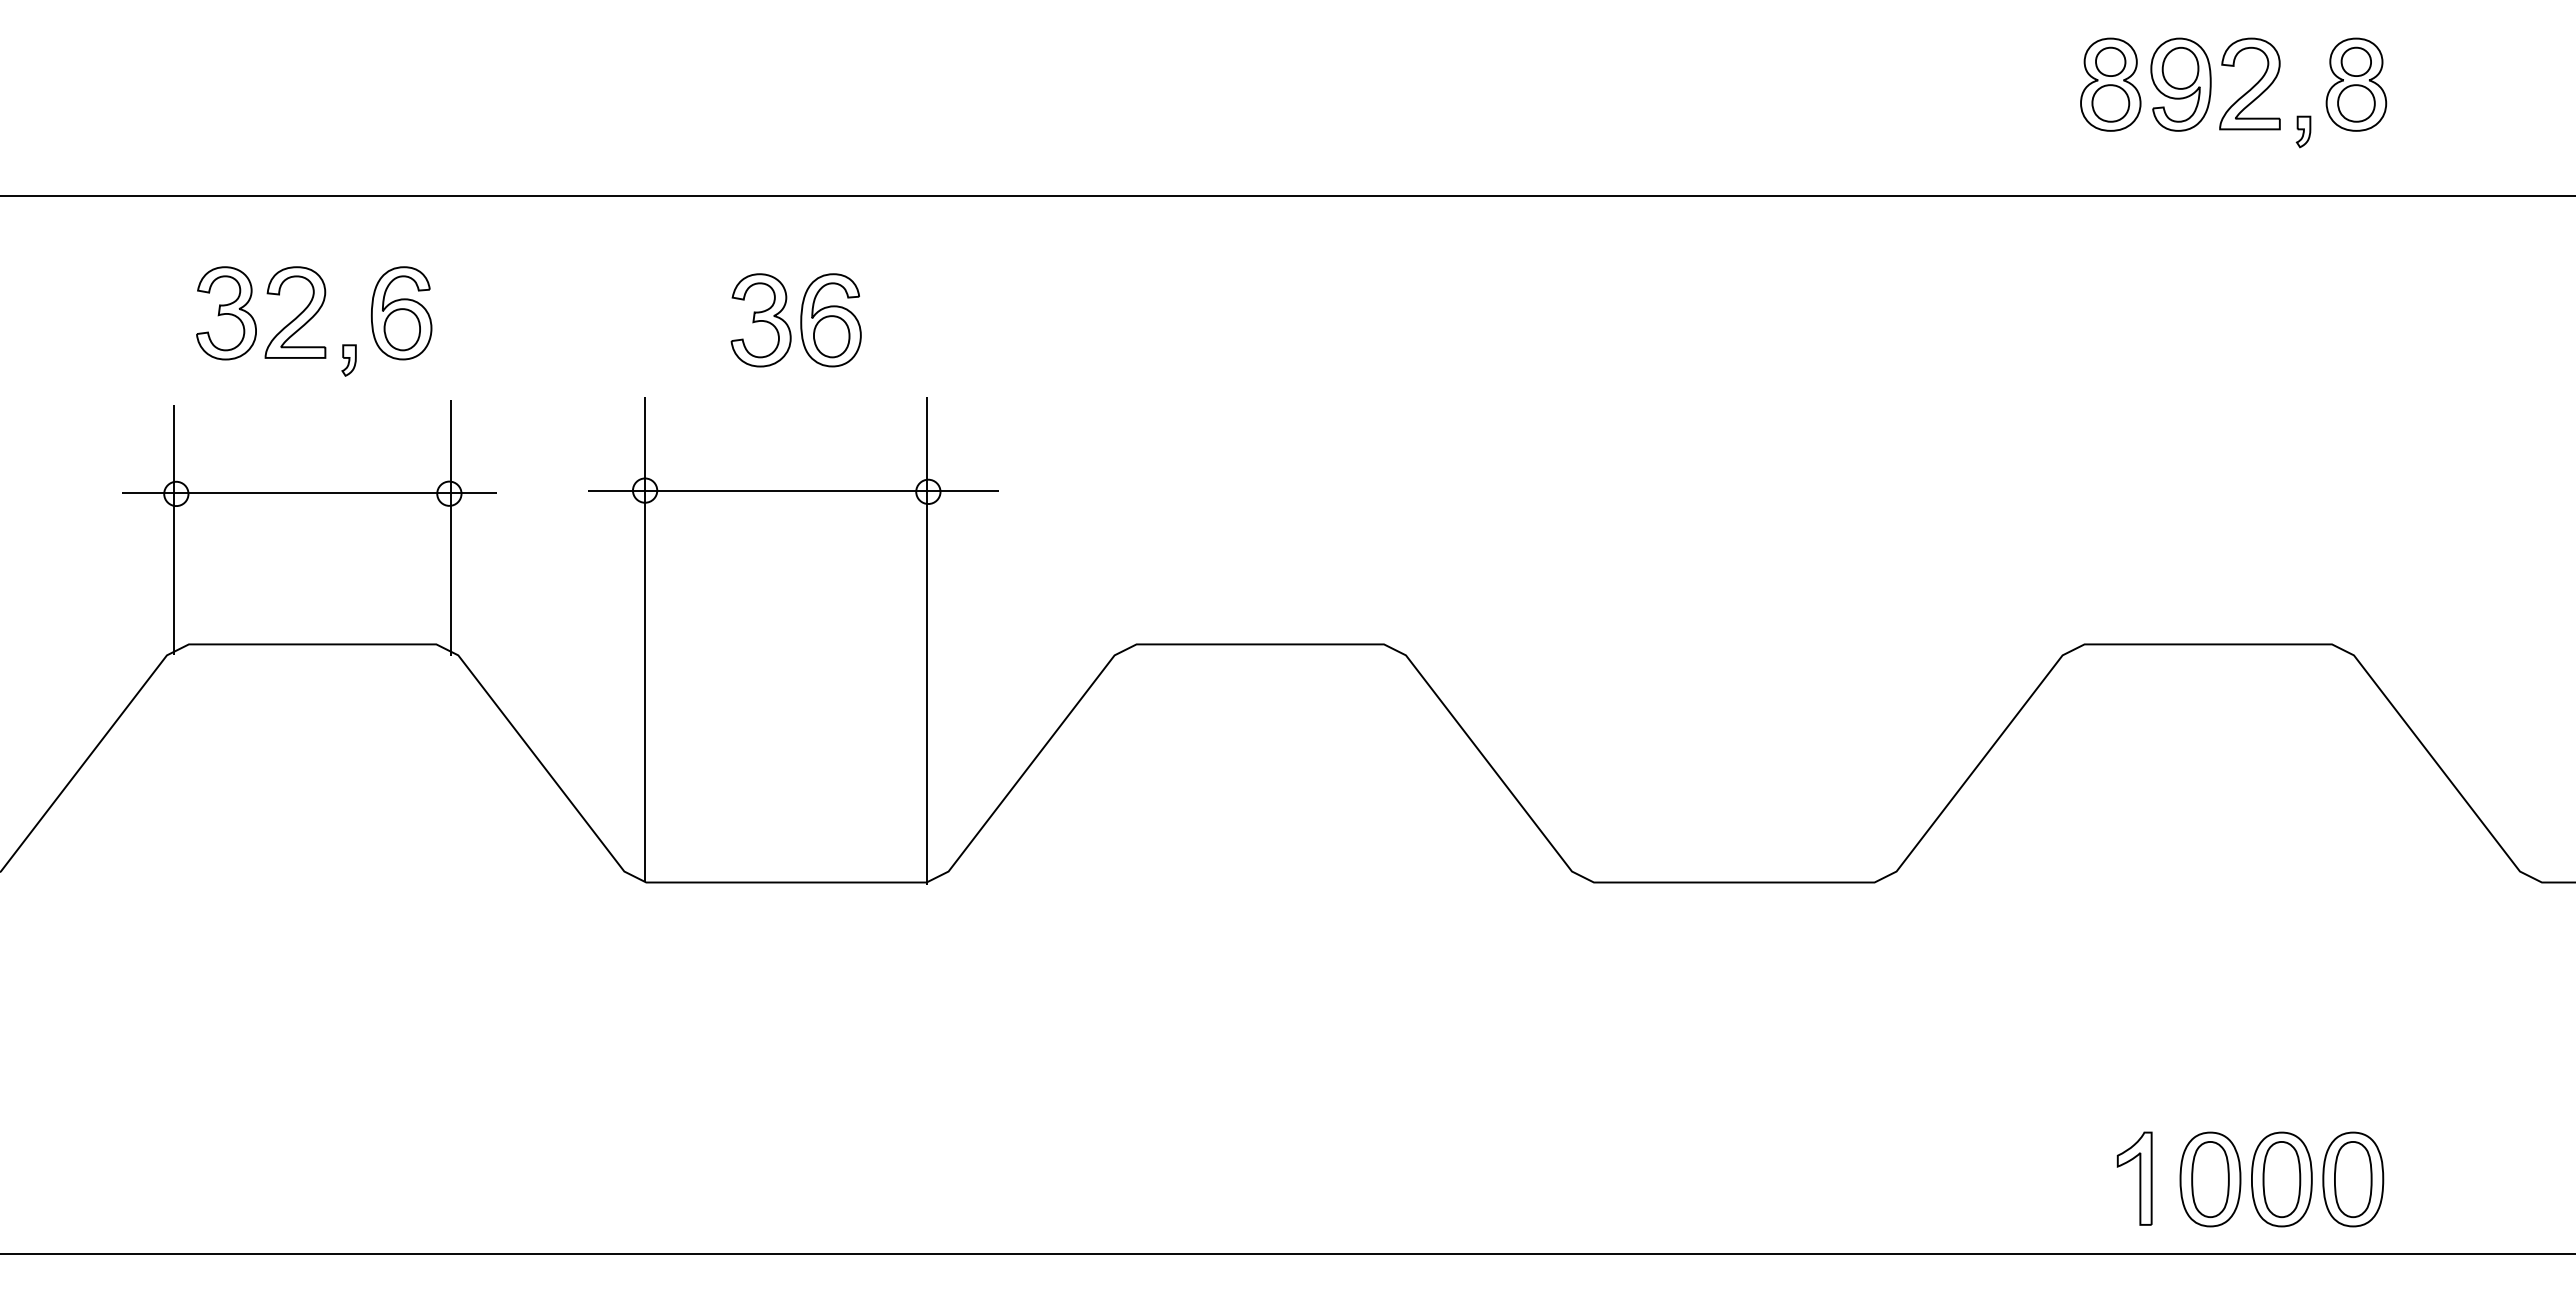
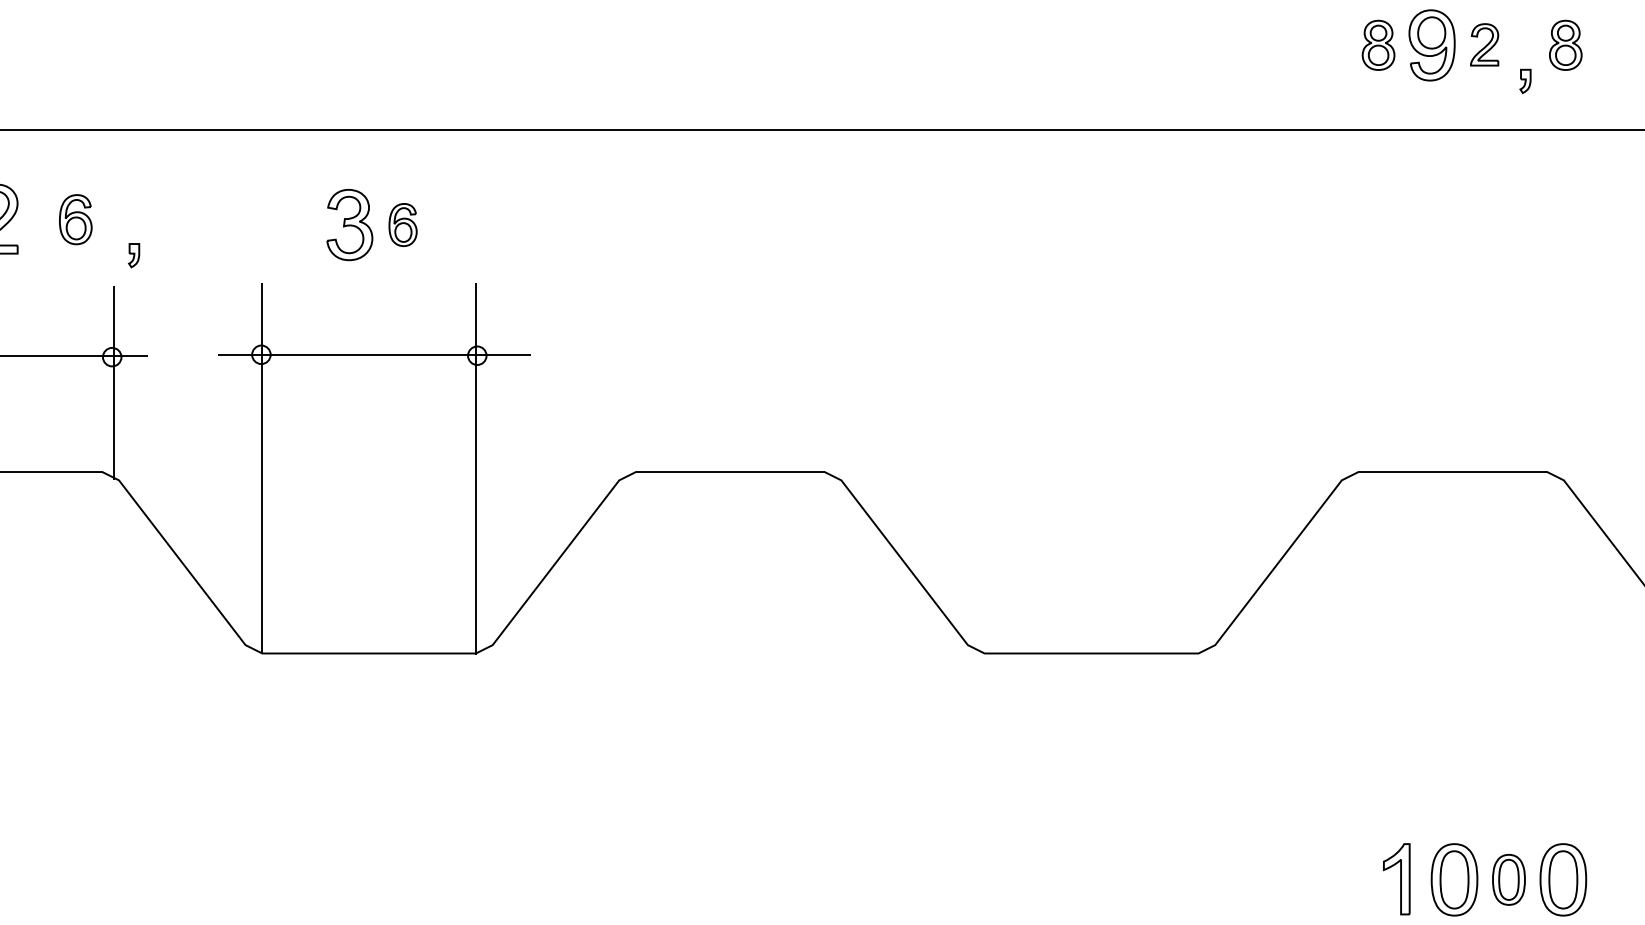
part: (2249, 83) -> (1484, 44), size x0.6
part: (2110, 84) -> (1378, 45), size x0.7
part: (2356, 84) -> (1565, 45), size x0.7
part: (401, 313) -> (75, 219), size x0.7
part: (830, 320) -> (402, 225), size x0.6
part: (348, 360) -> (133, 255), moved
part: (2281, 1179) -> (1508, 879), size x0.7

